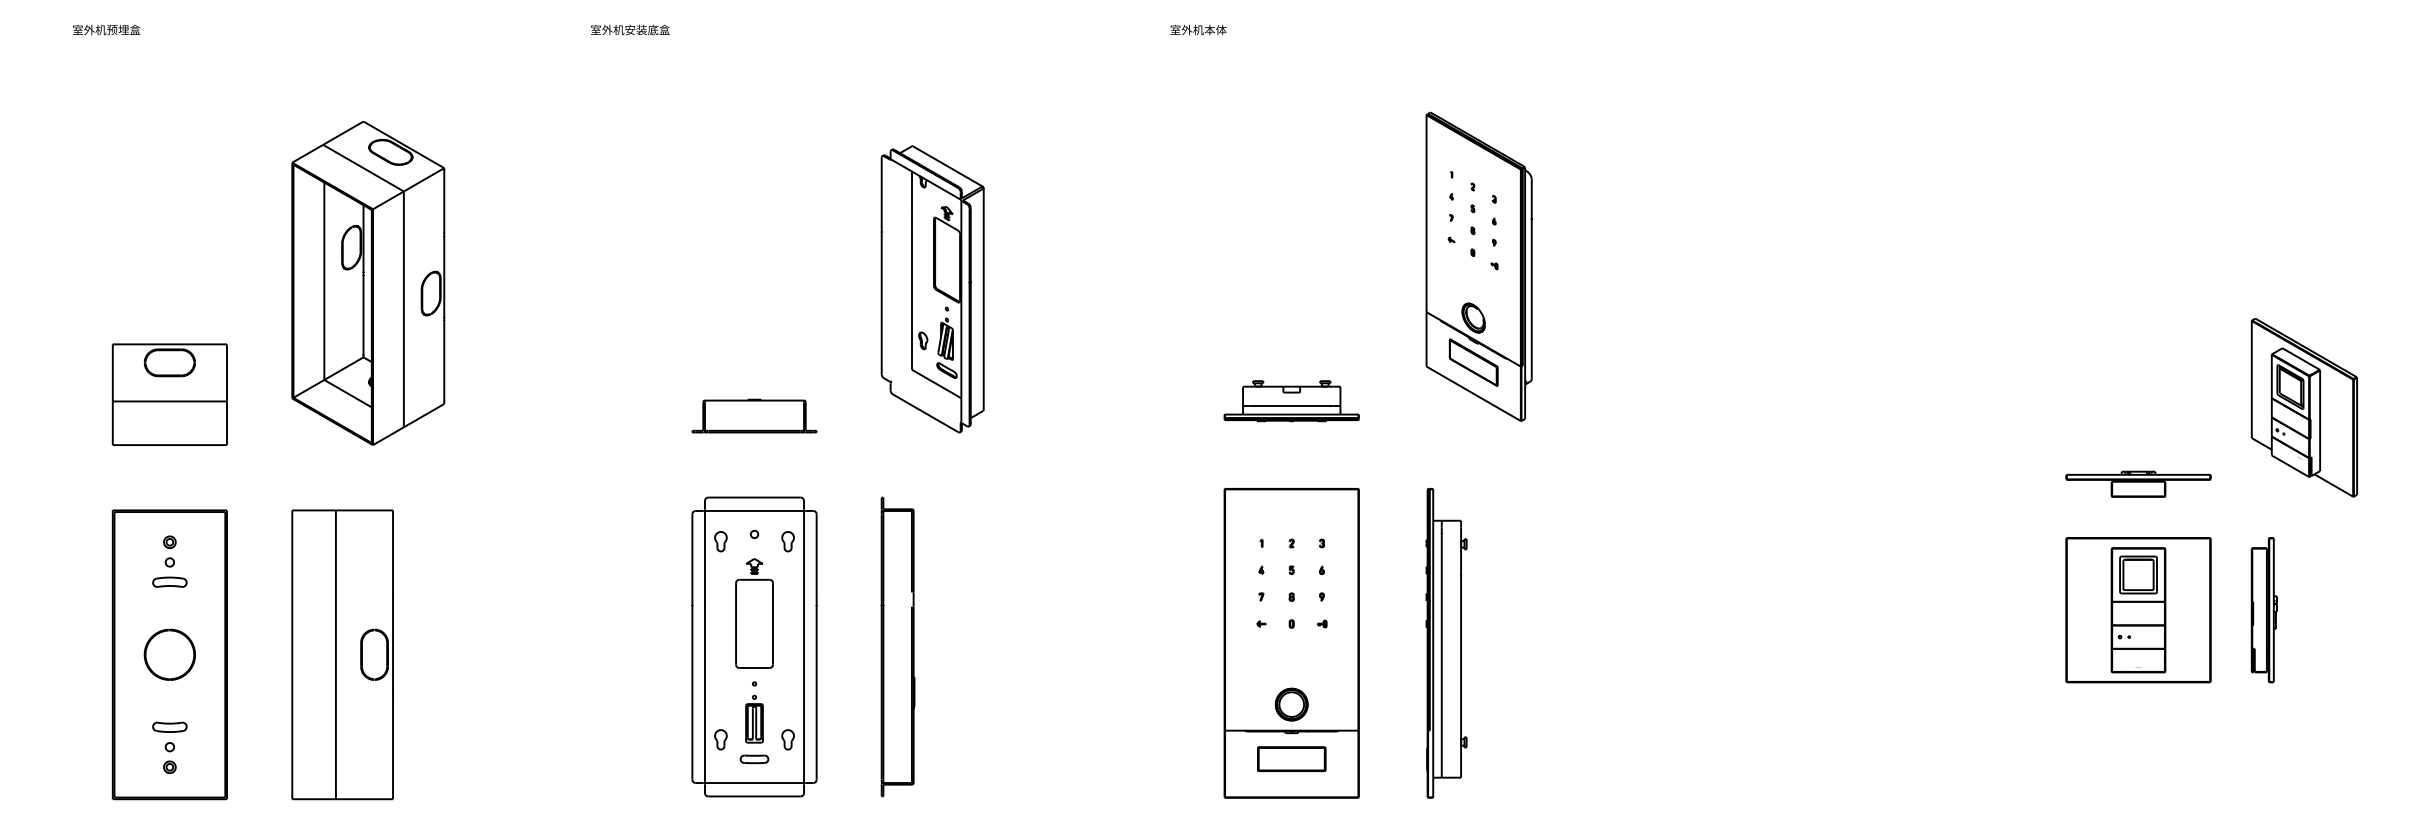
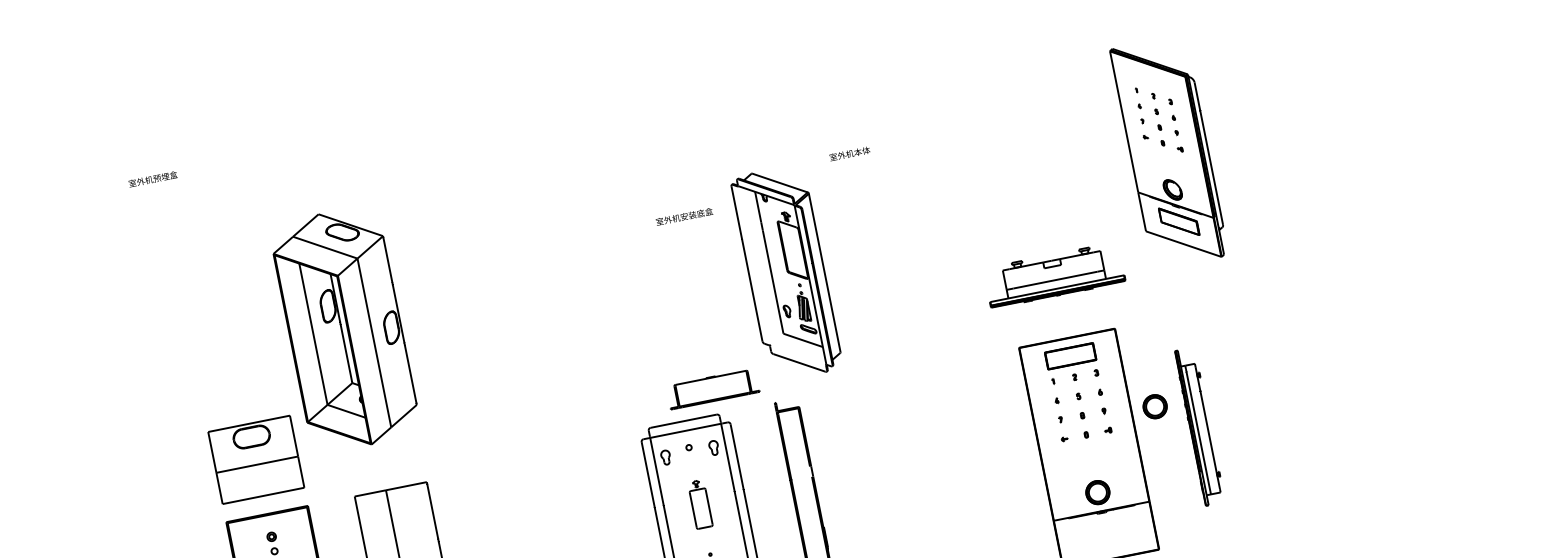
text: (630, 29) -> (684, 216), moved
text: (1198, 29) -> (849, 153), moved
part: (368, 283) -> (345, 329), moved
part: (932, 289) -> (786, 273), moved
part: (169, 394) -> (256, 459), moved
part: (1291, 401) -> (1054, 275), size x1.4
part: (754, 415) -> (712, 388), moved
part: (1391, 604) -> (1154, 406), added
part: (754, 613) -> (700, 504), size x0.6
part: (1446, 643) -> (1199, 426), size x0.7
part: (1291, 758) -> (1070, 355), moved

